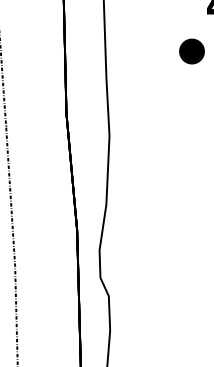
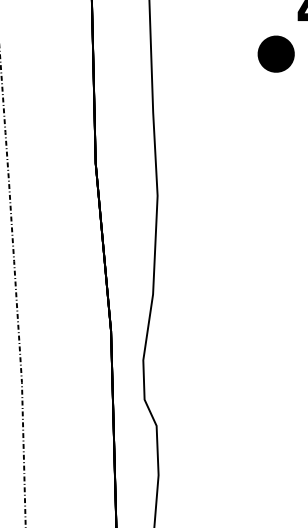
part: (191, 51) -> (275, 54), moved

